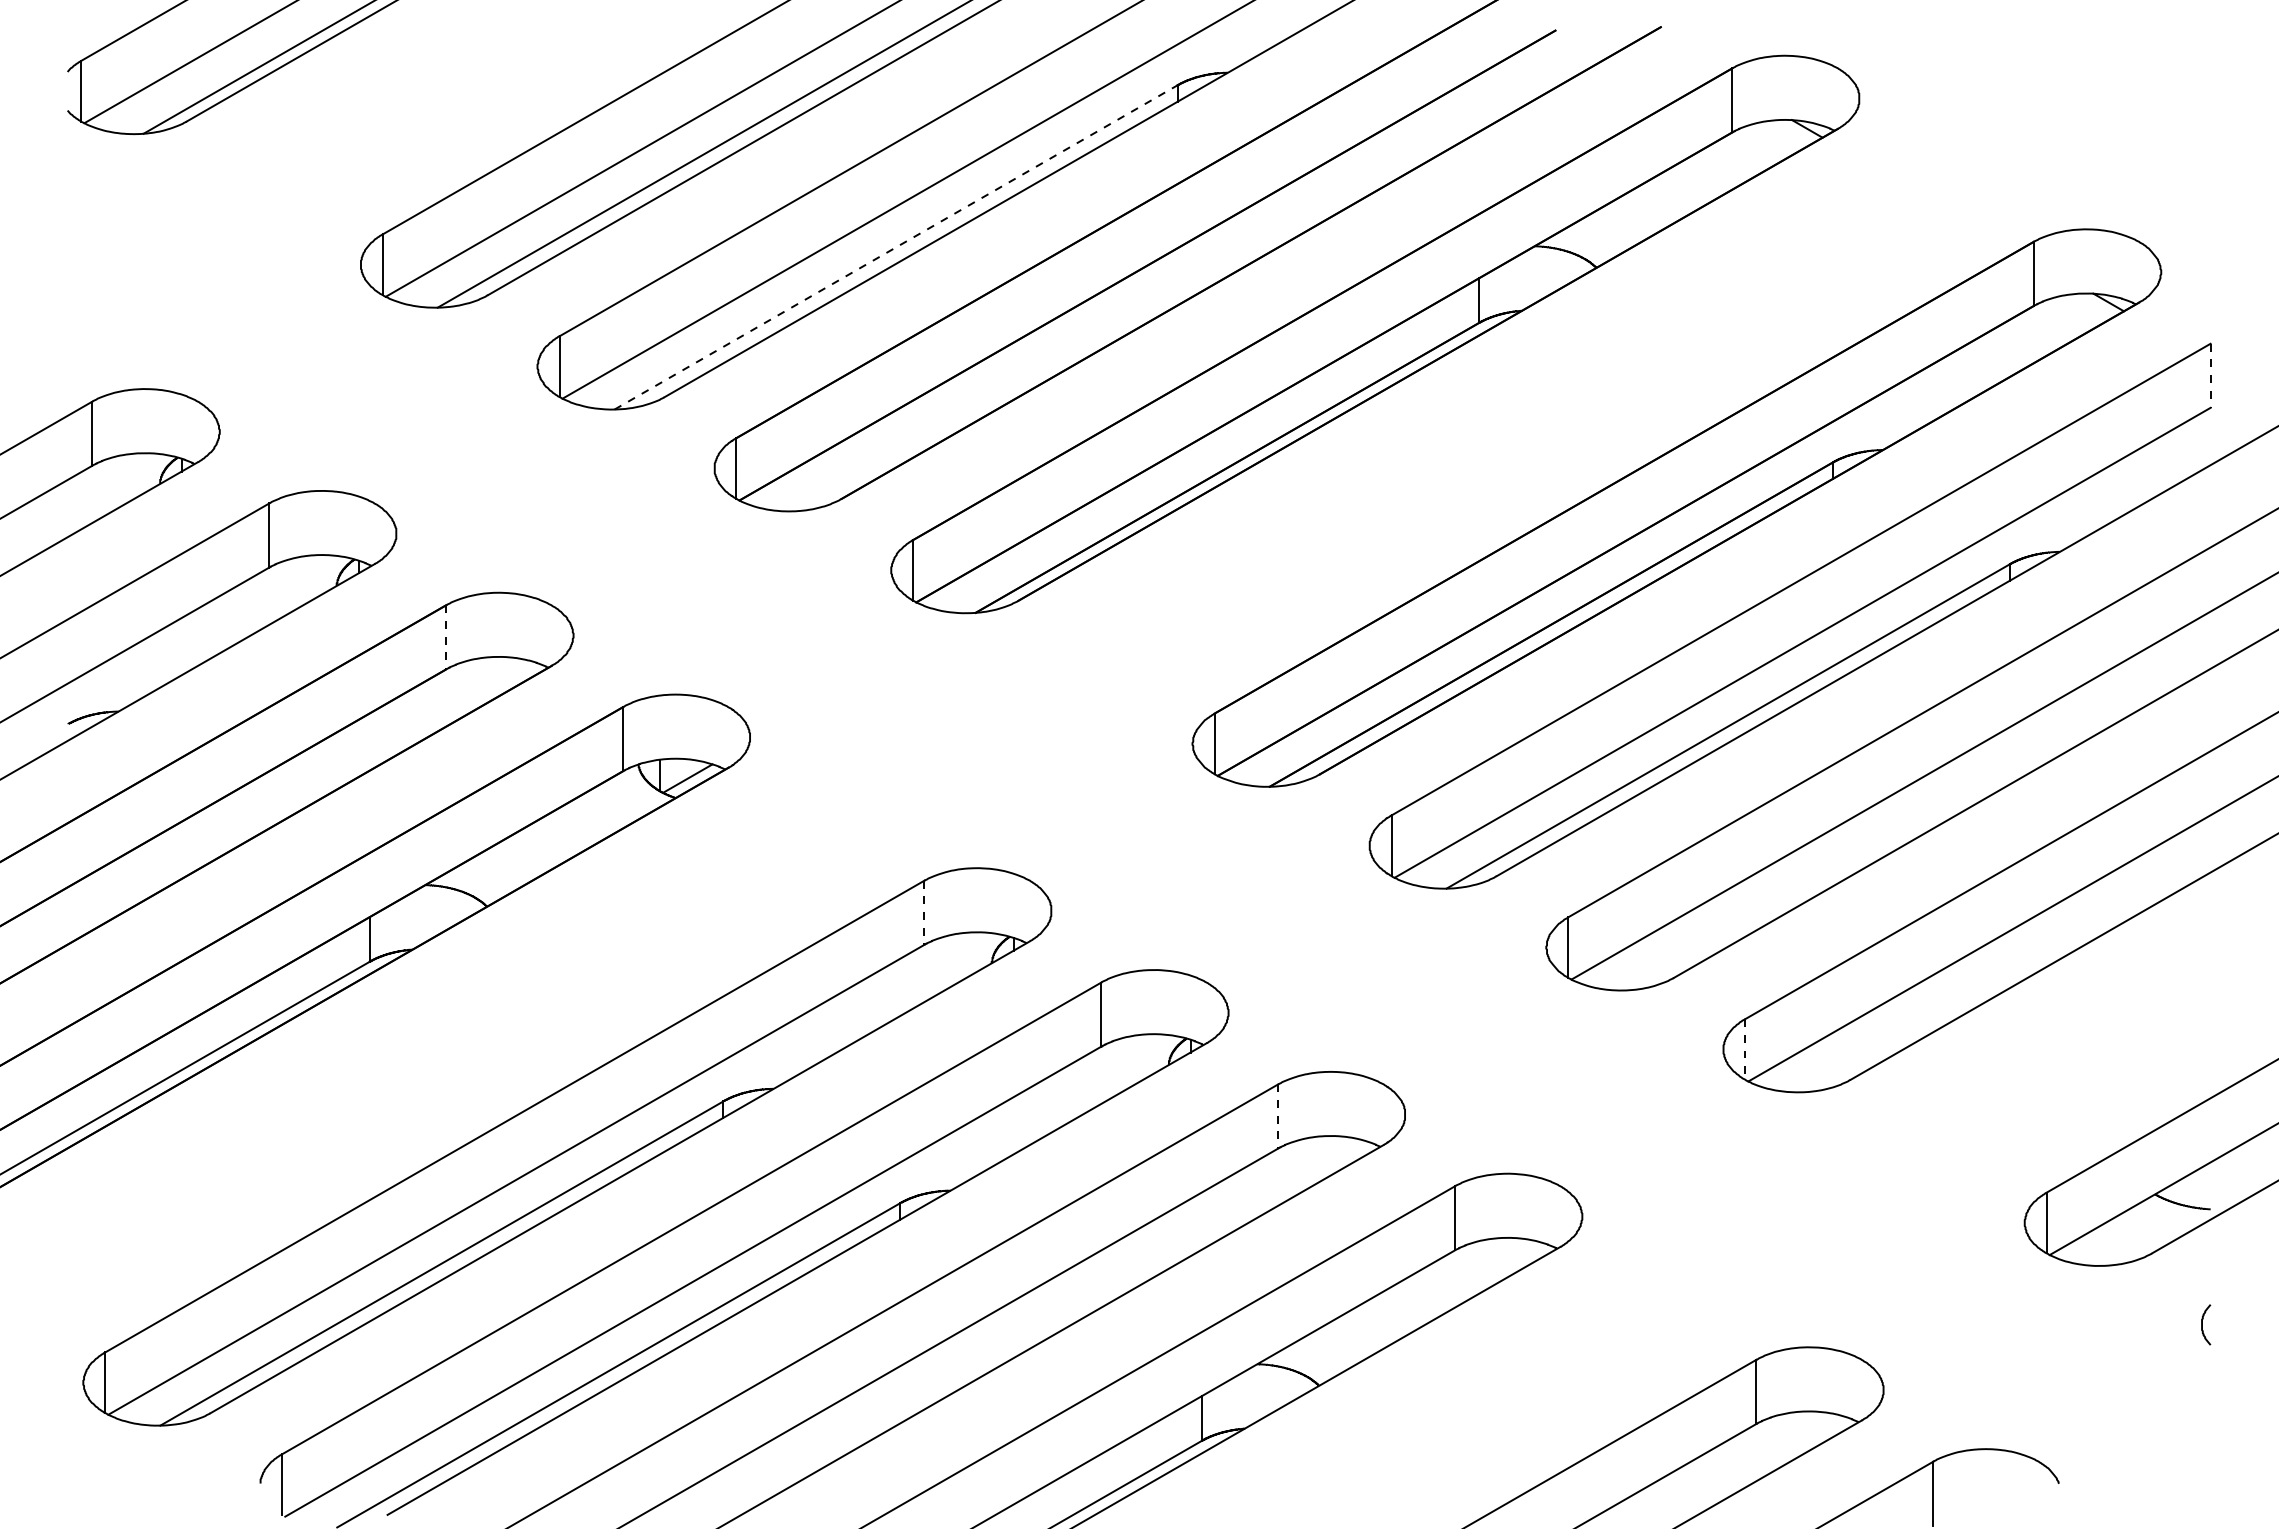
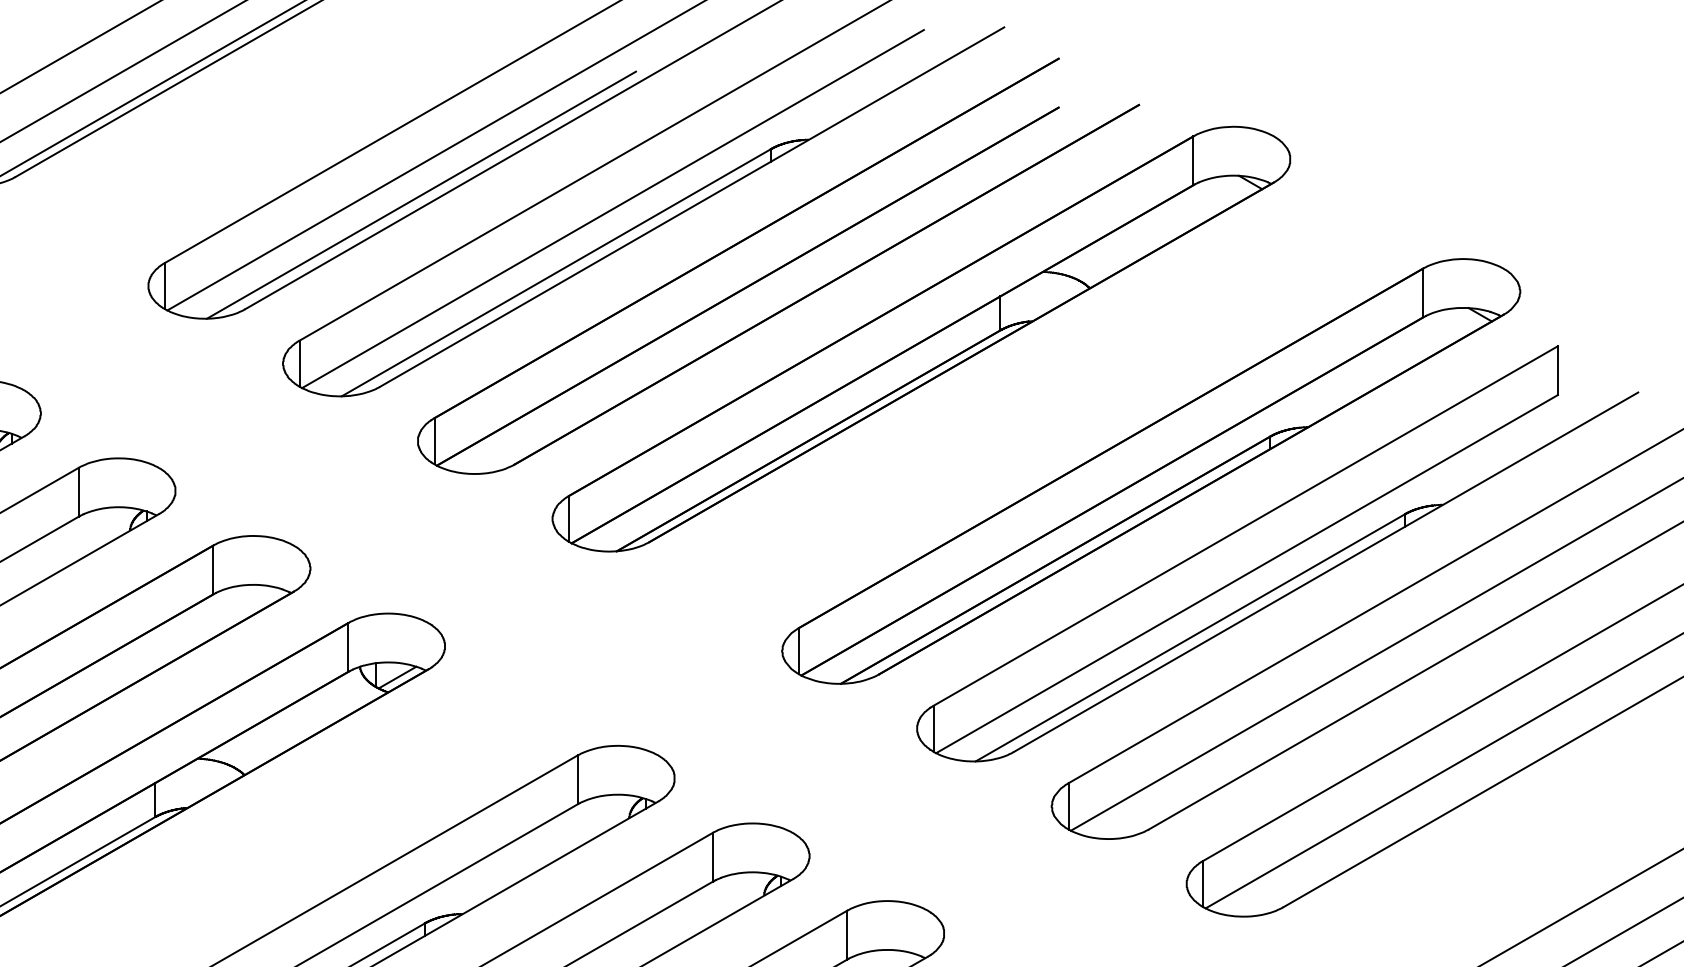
line: (896, 247) -> (556, 272), dashed -> solid
line: (2210, 376) -> (1557, 371), dashed -> solid
line: (446, 637) -> (213, 570), dashed -> solid
line: (924, 913) -> (577, 780), dashed -> solid
line: (1745, 1049) -> (1203, 884), dashed -> solid
line: (1278, 1117) -> (847, 935), dashed -> solid

